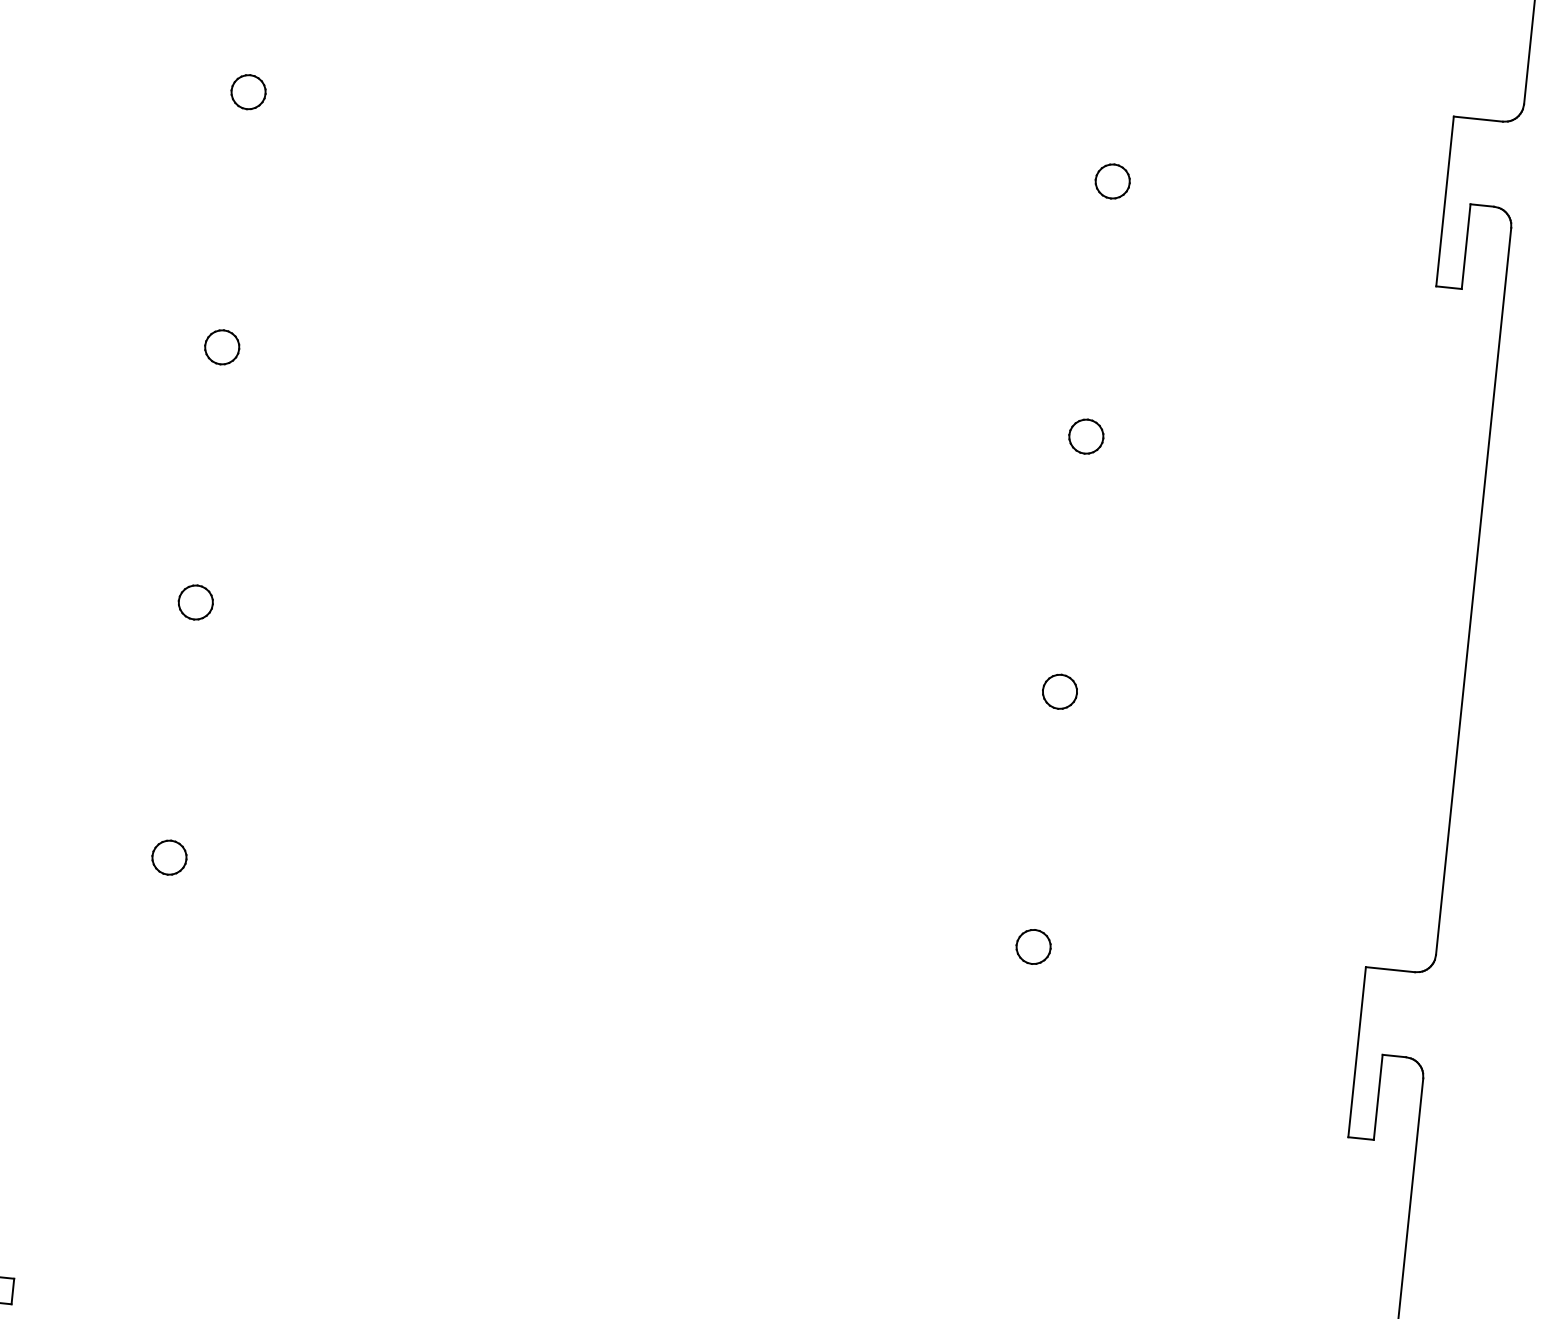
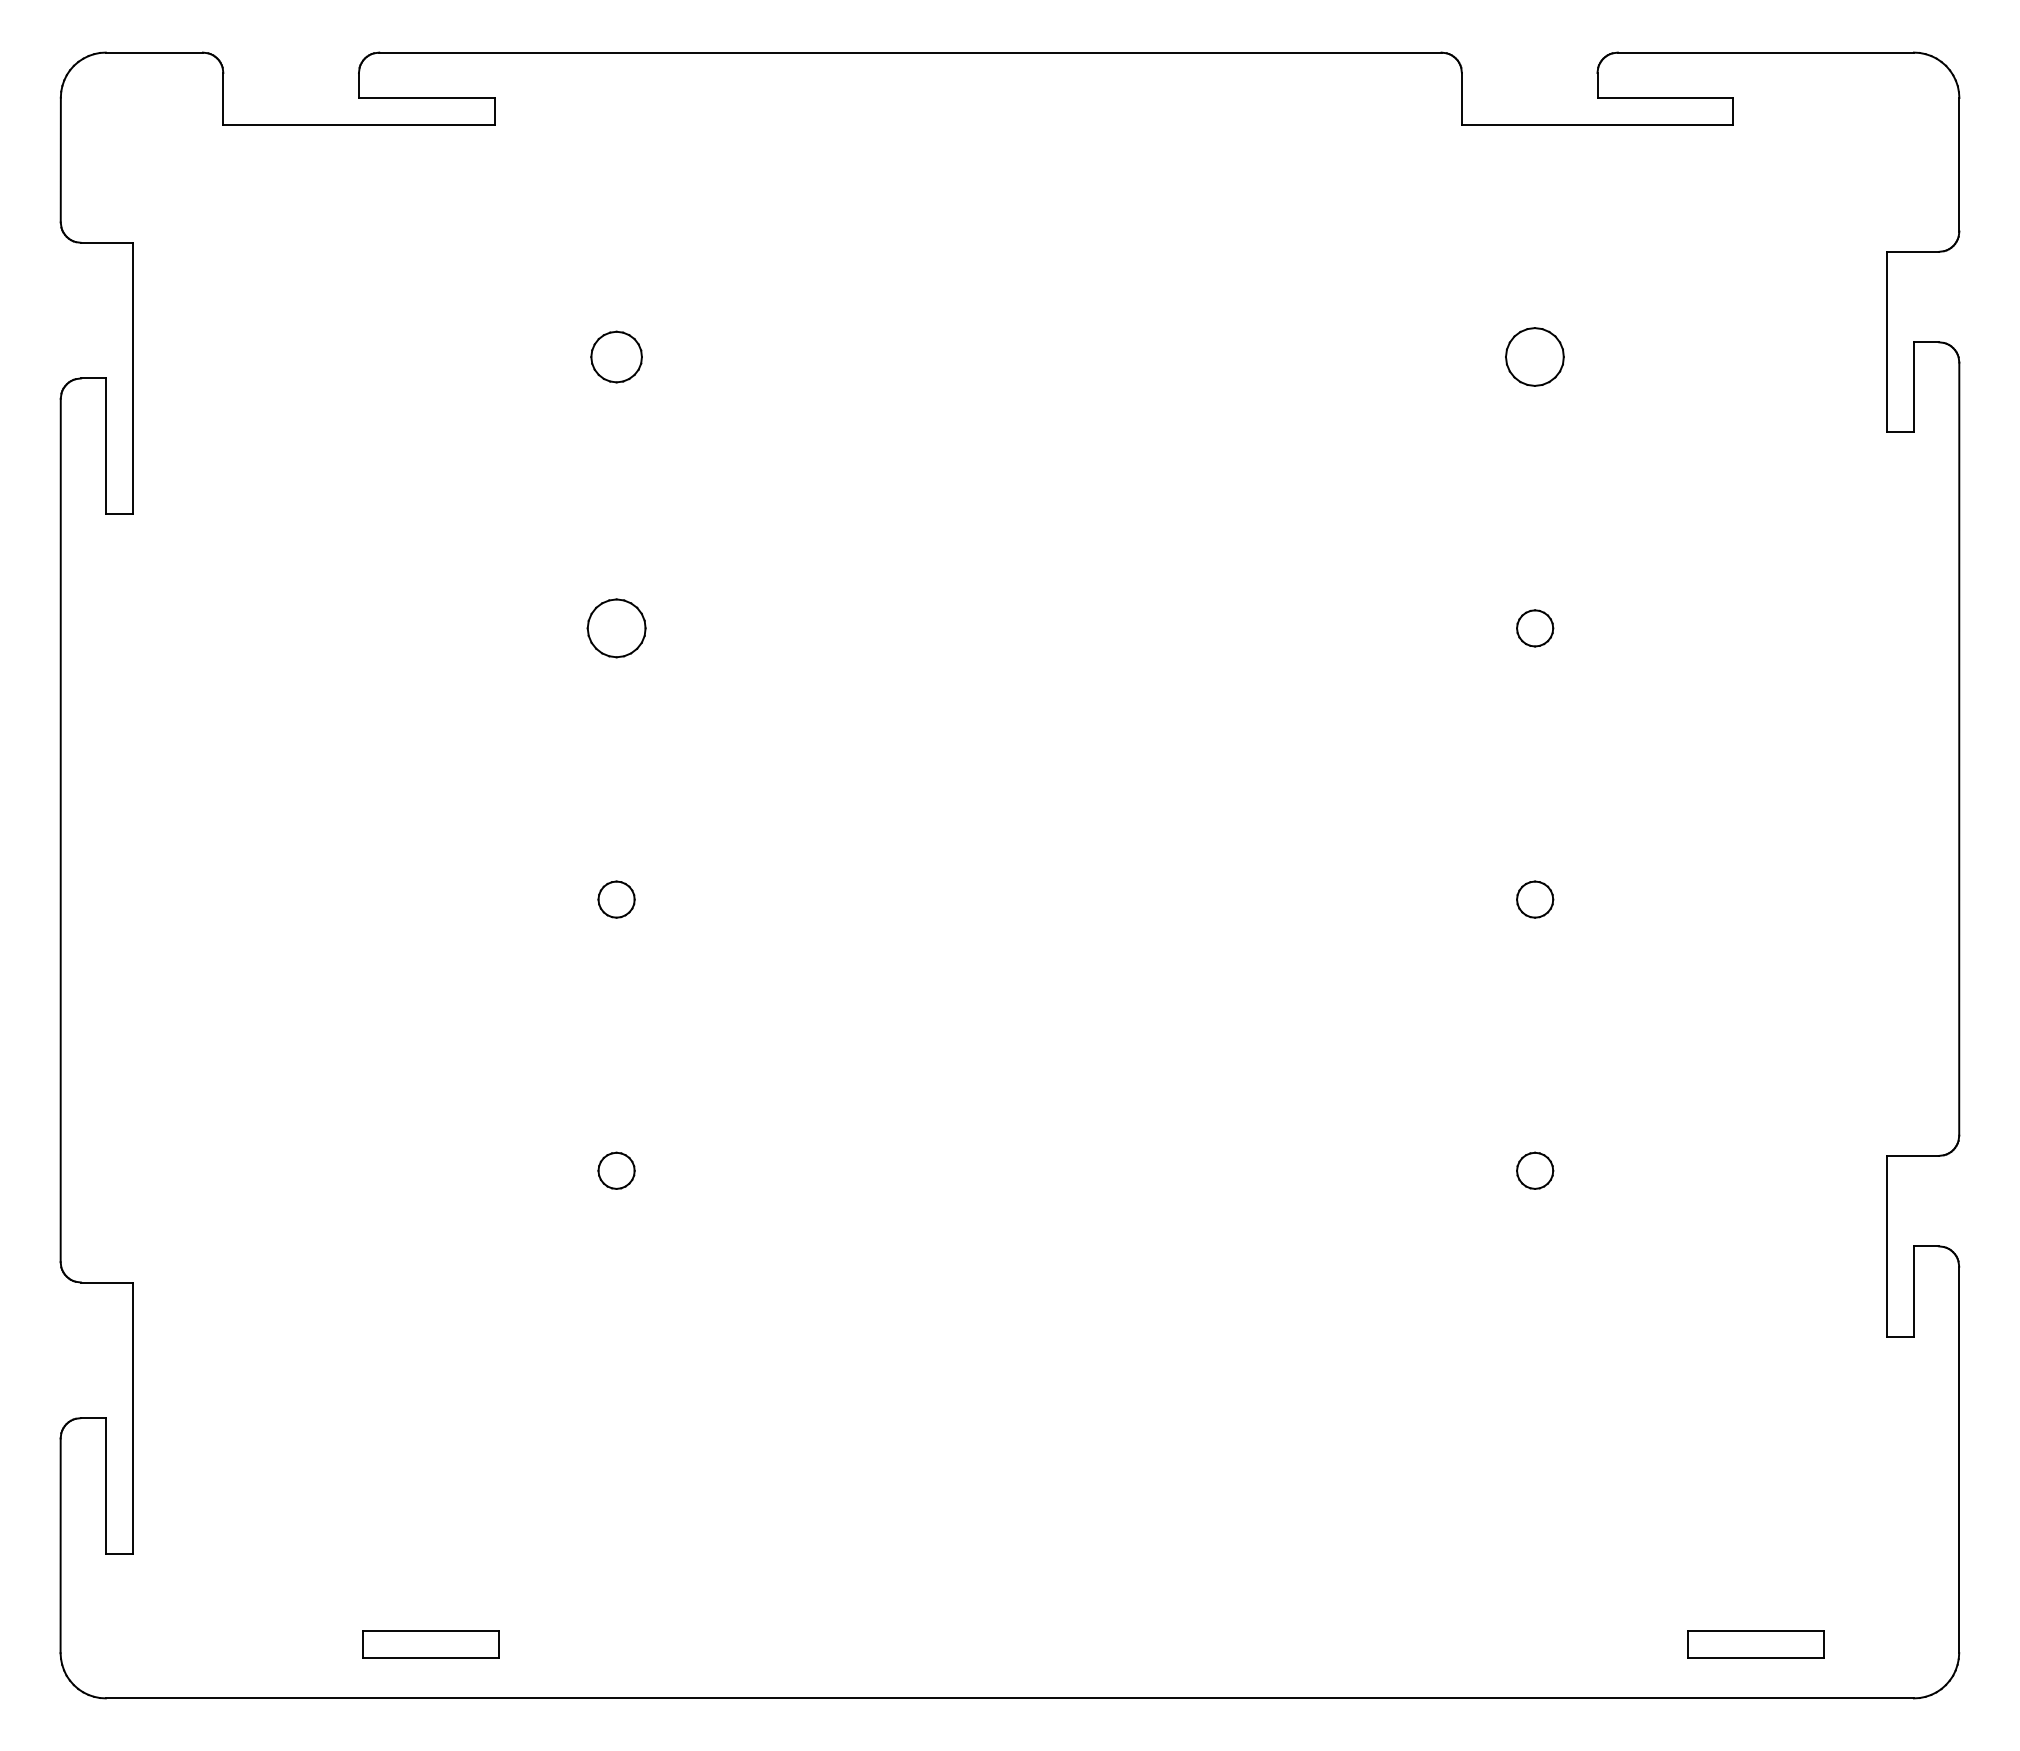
part: (248, 92) -> (616, 357), size x1.4
part: (1113, 181) -> (1535, 357), size x1.6
part: (222, 347) -> (616, 628), size x1.6

